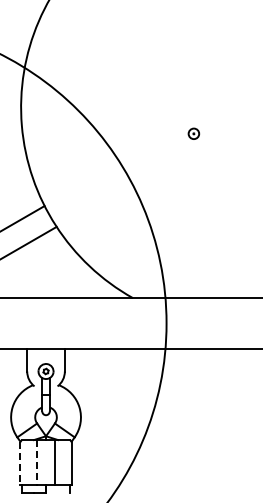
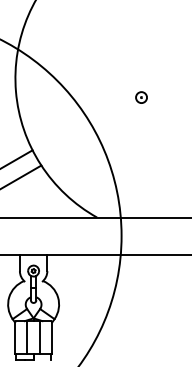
part: (193, 133) -> (141, 97), size x1.43
line: (37, 462) -> (27, 337), dashed -> solid
line: (20, 463) -> (14, 338), dashed -> solid

